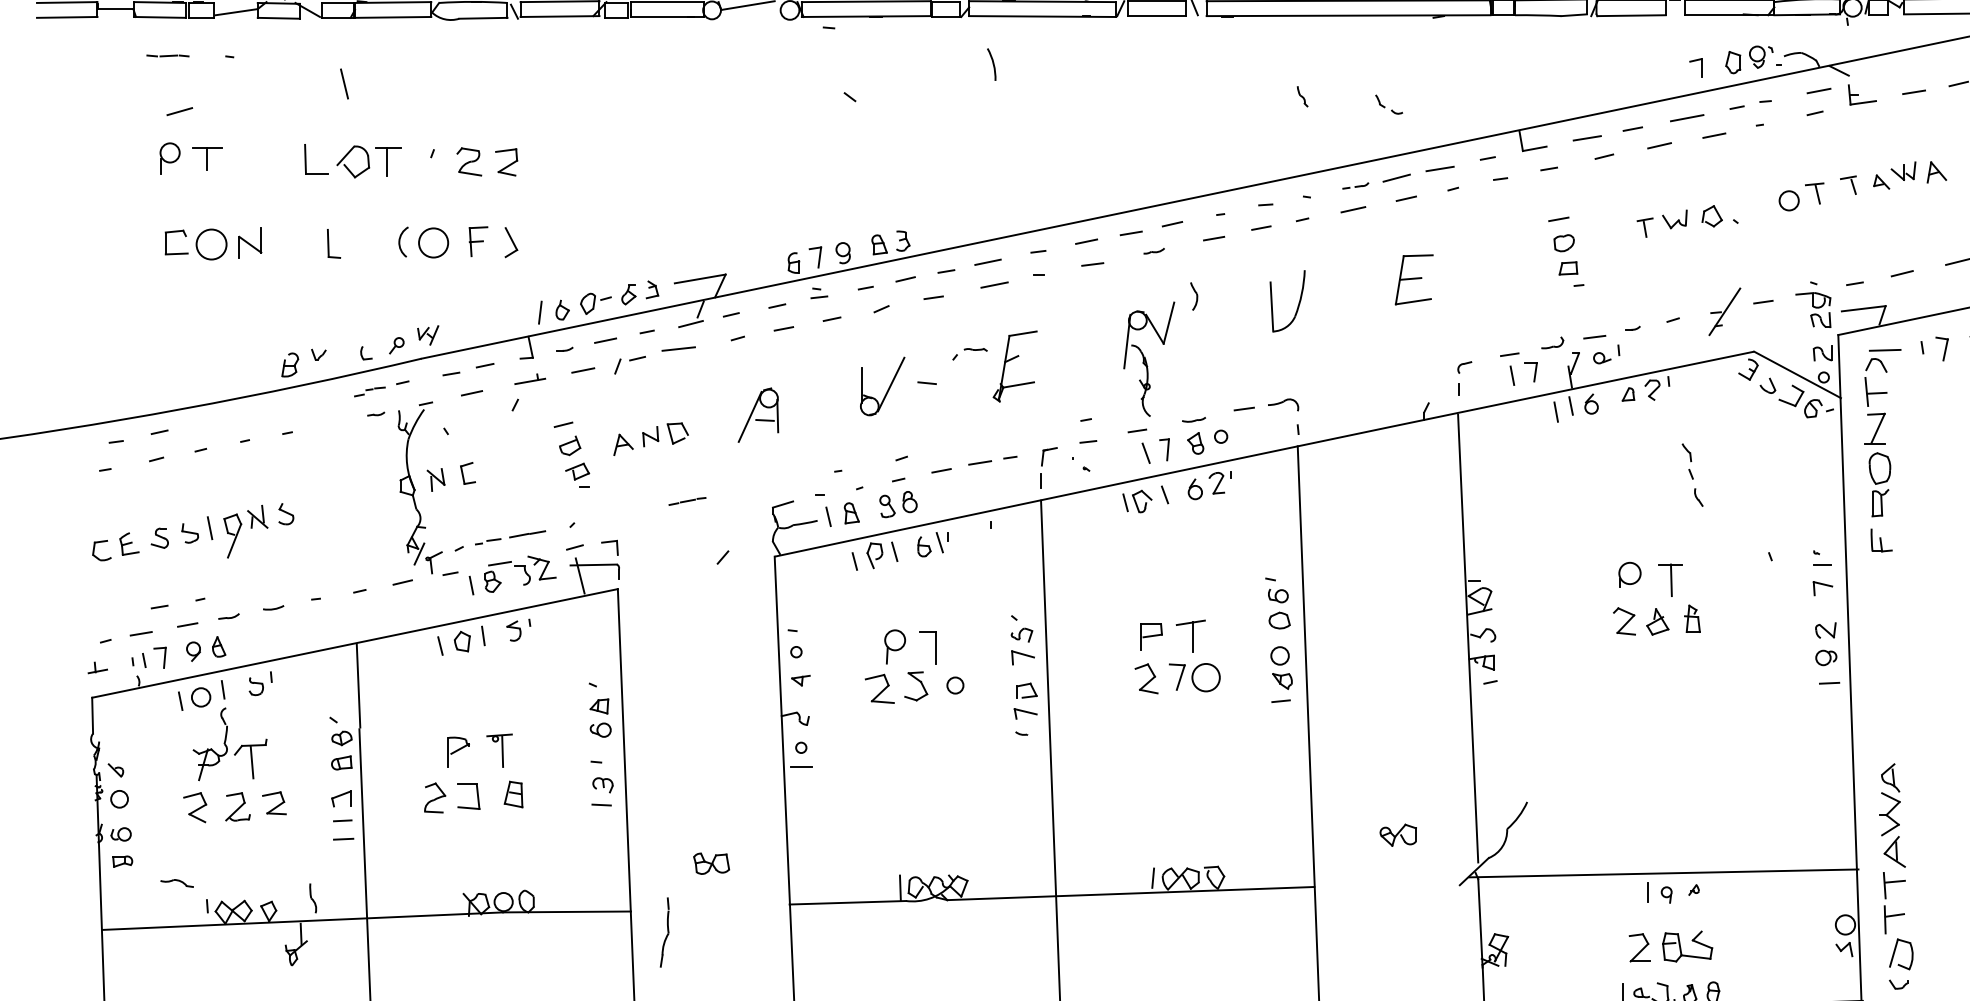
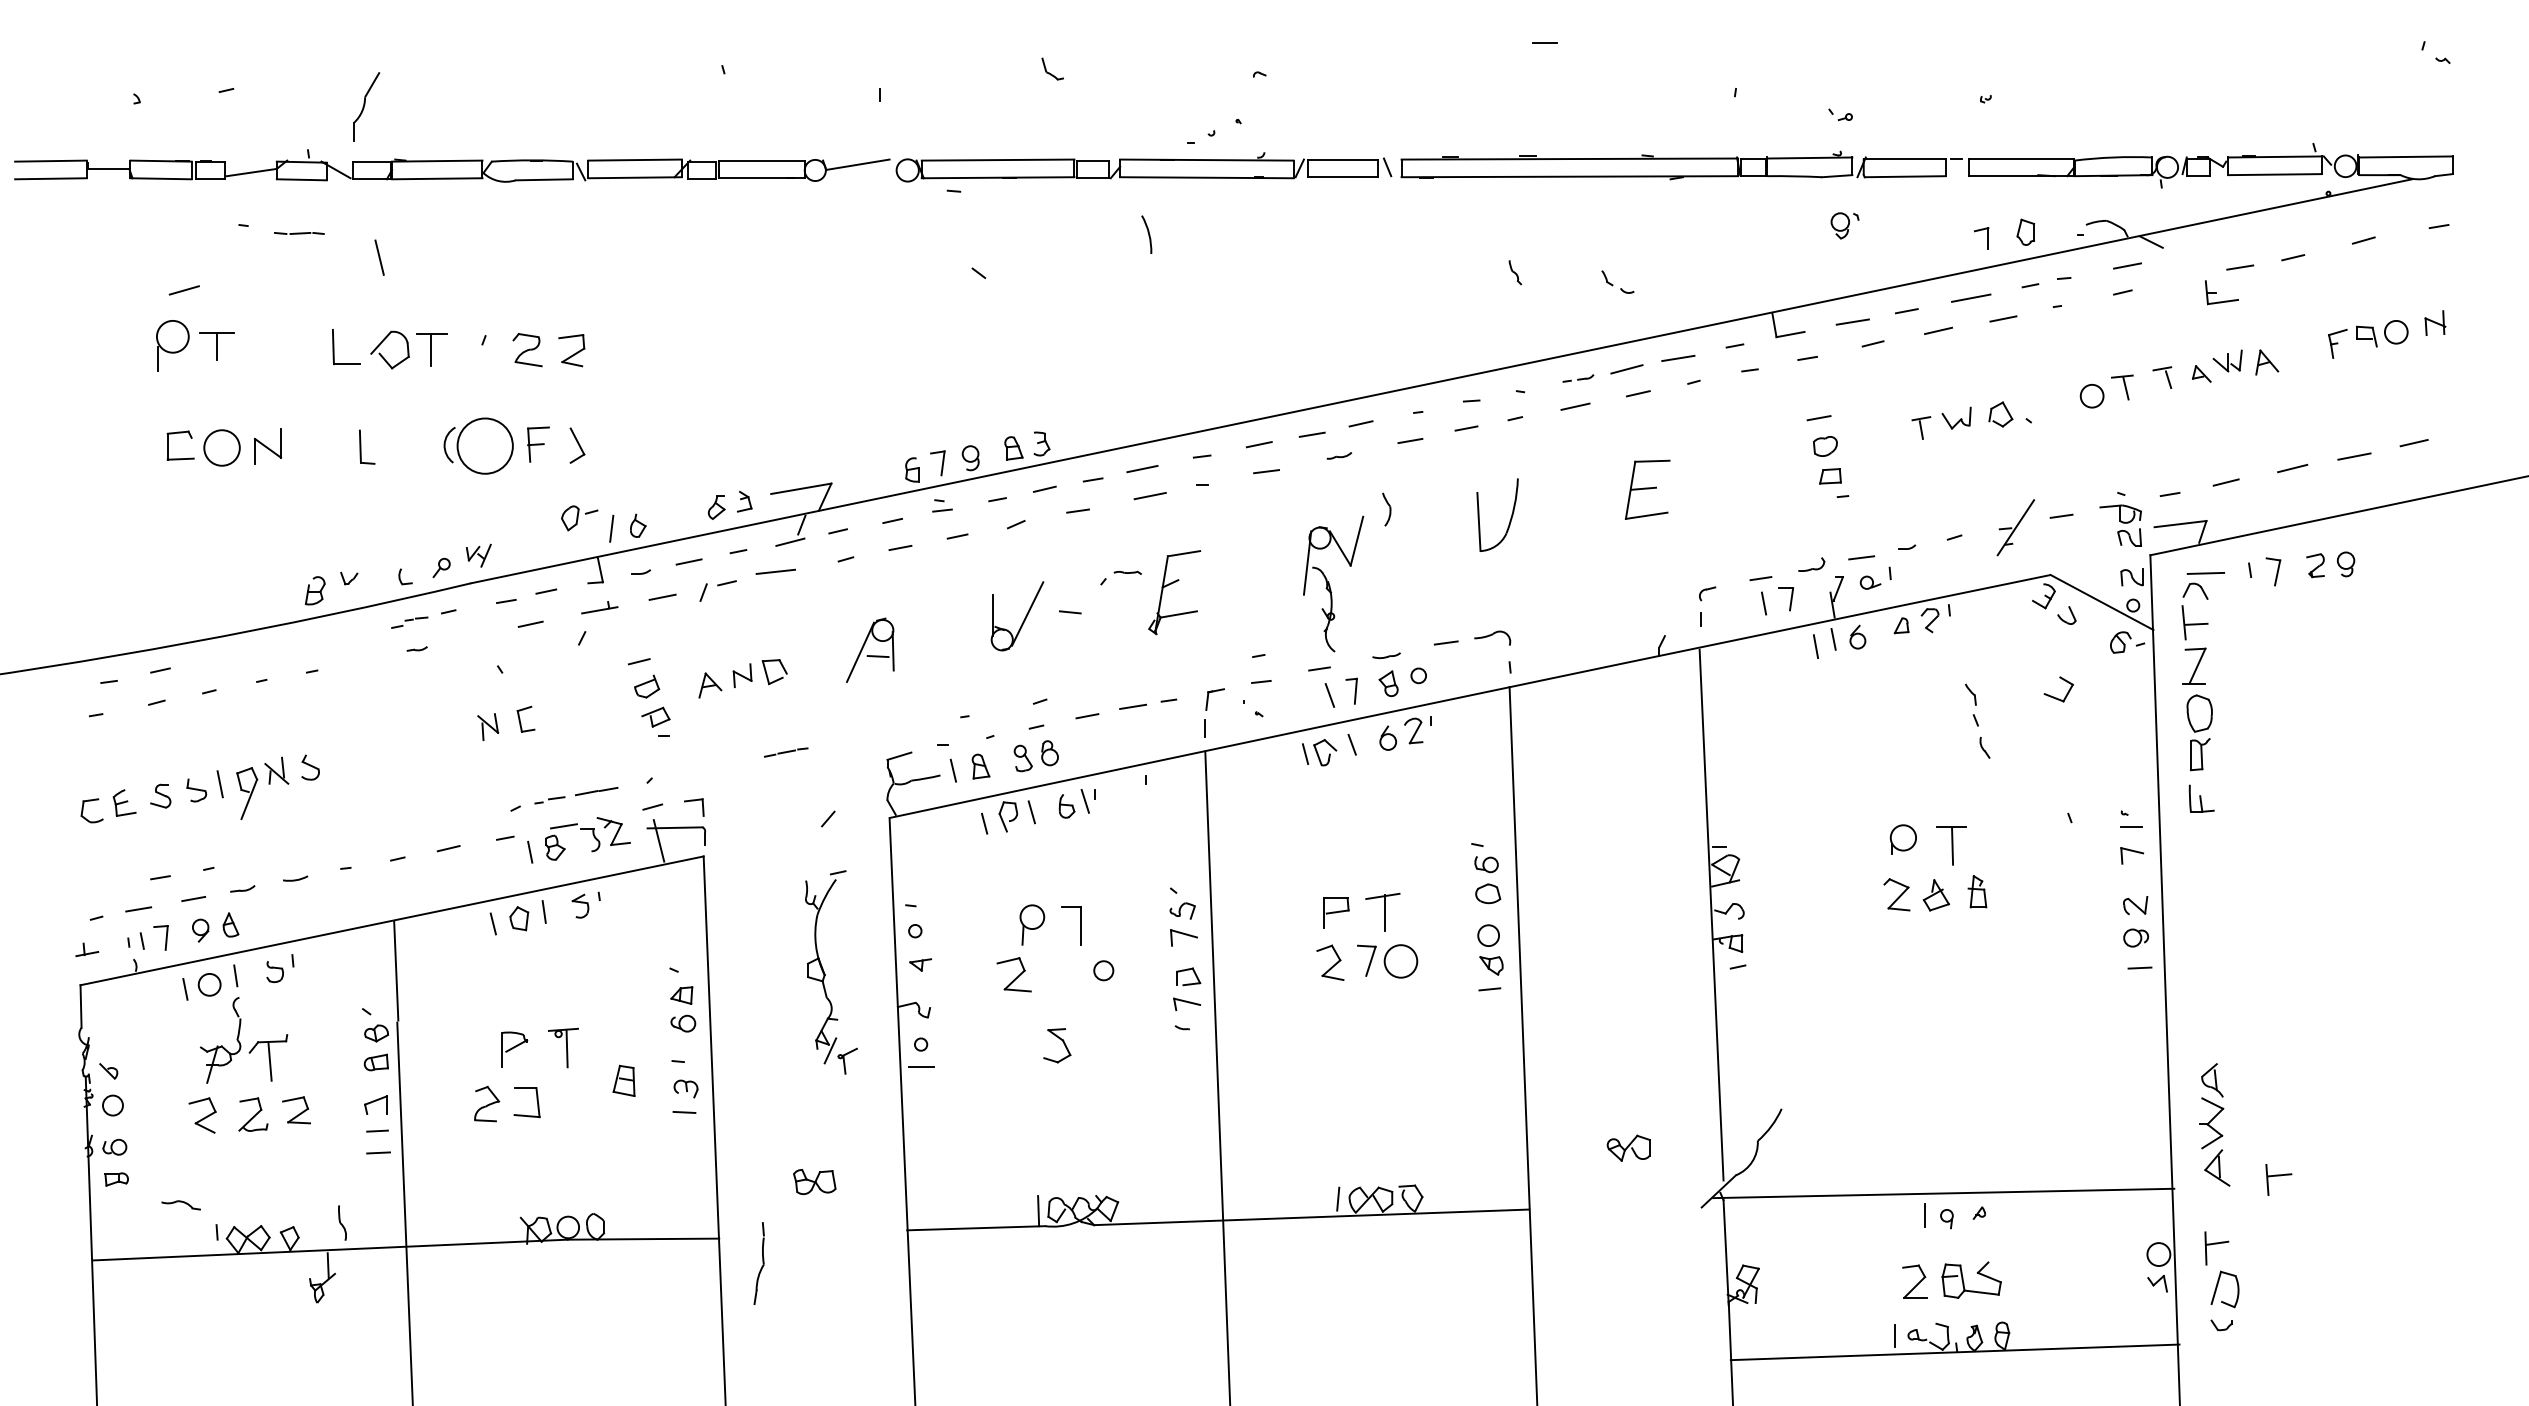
line: (168, 55) -> (299, 233), moved
part: (1760, 56) -> (1844, 225), moved
part: (1862, 94) -> (2221, 292), moved
part: (169, 158) -> (172, 345), size x1.4
circle: (432, 242) -> (484, 445), size x1.6
part: (595, 304) -> (579, 518), moved
part: (1787, 401) -> (2054, 696), moved
part: (415, 488) -> (825, 973), moved
part: (918, 681) -> (1059, 1039), moved
part: (513, 794) -> (623, 1080), moved
part: (1894, 885) -> (2278, 1179), moved

